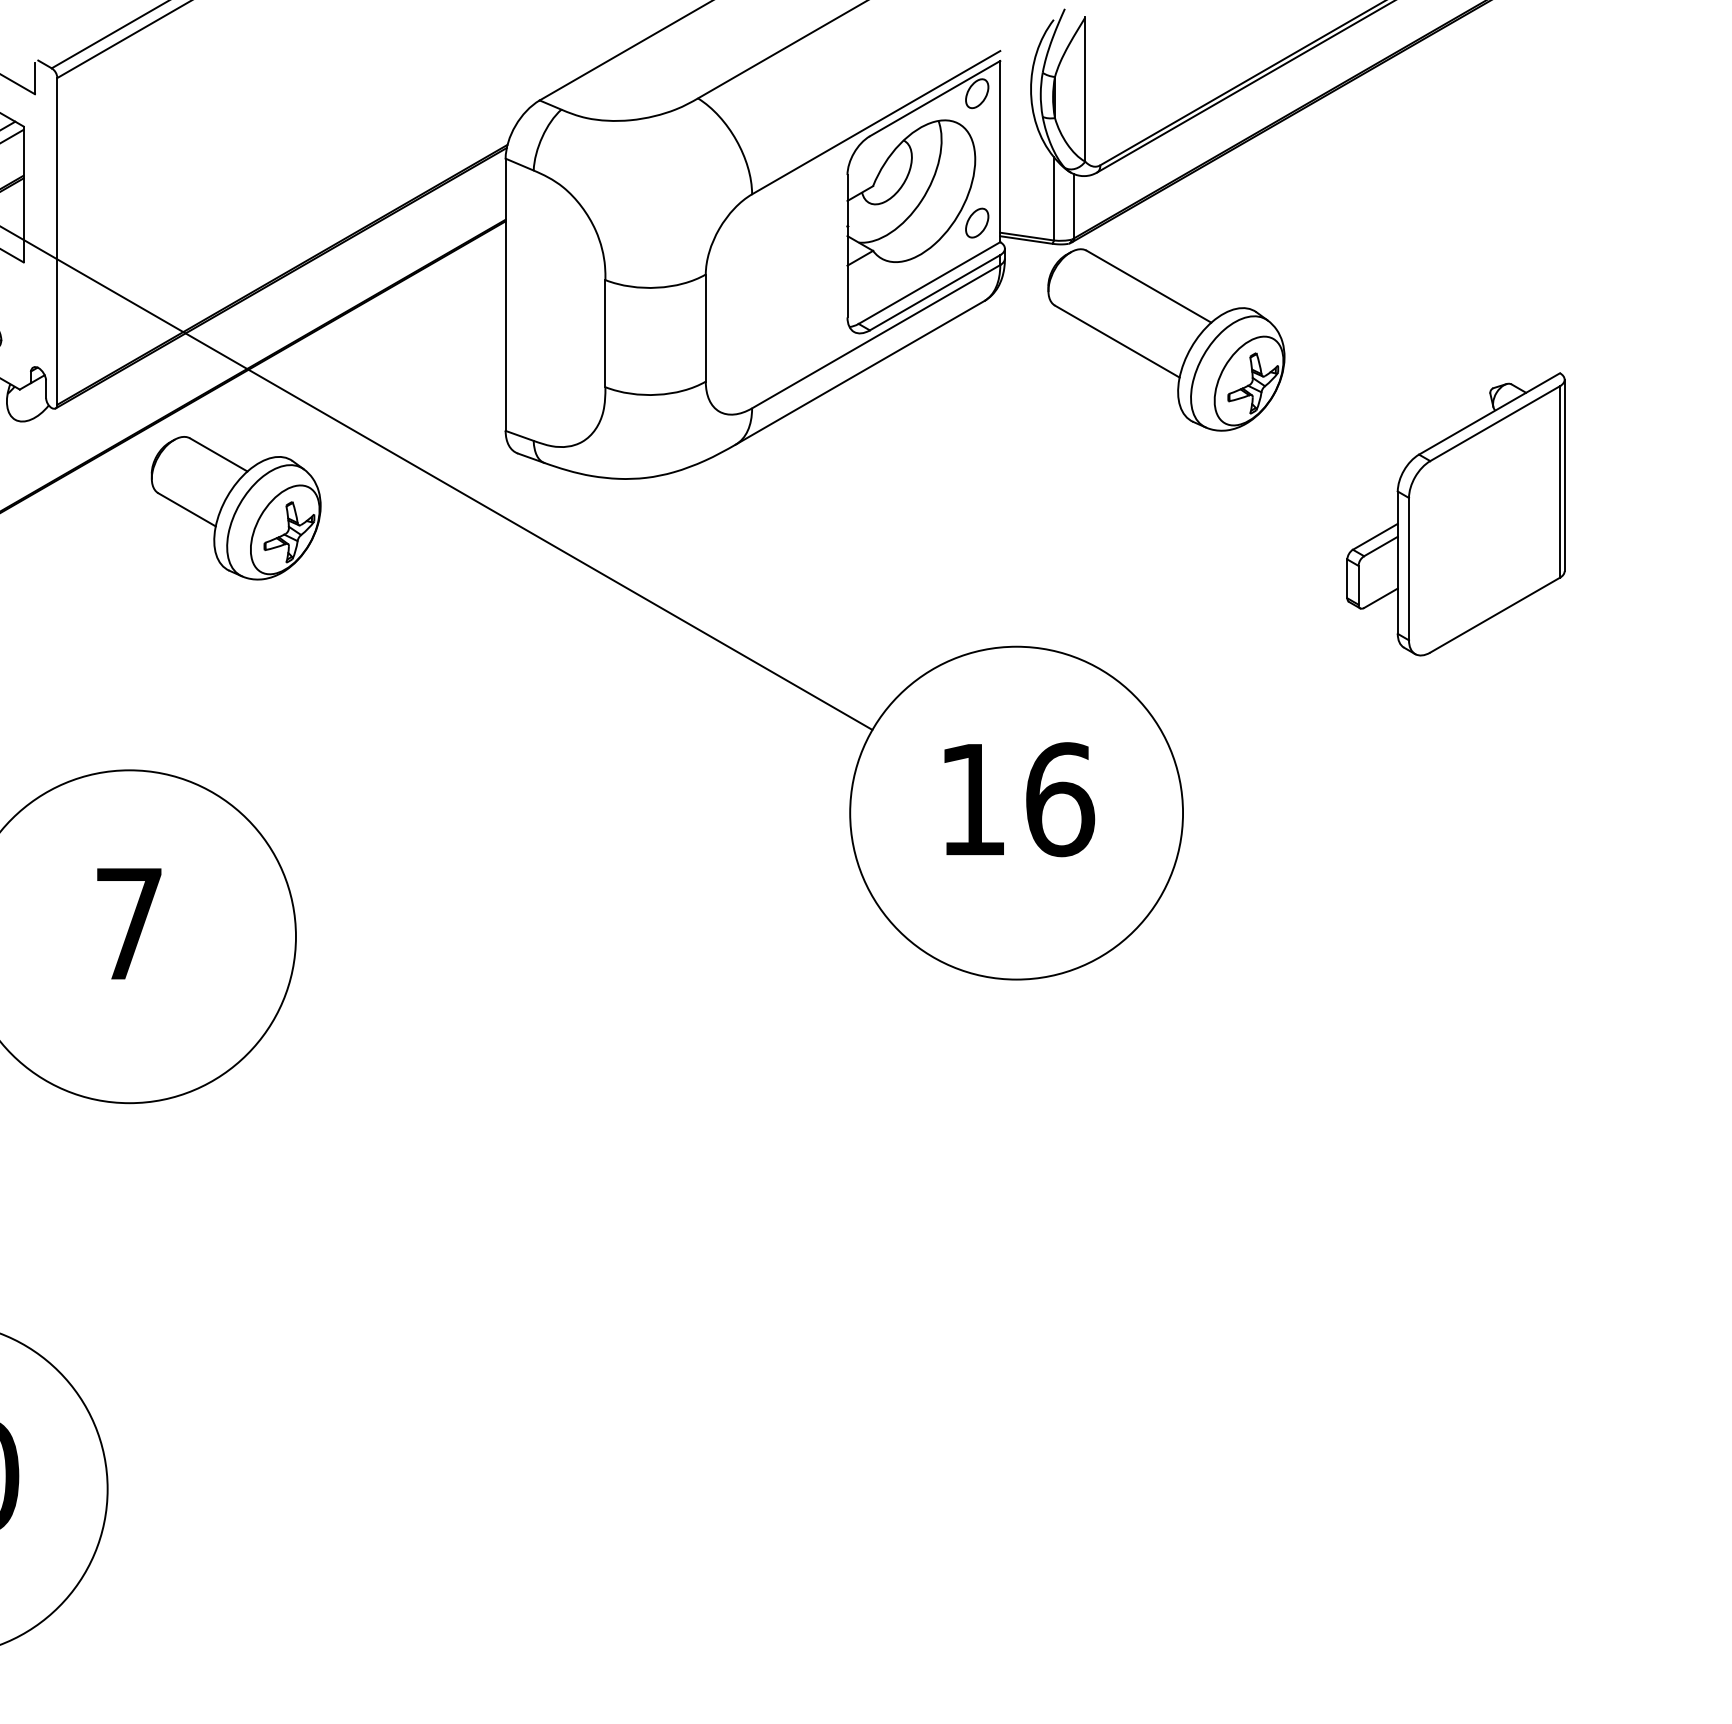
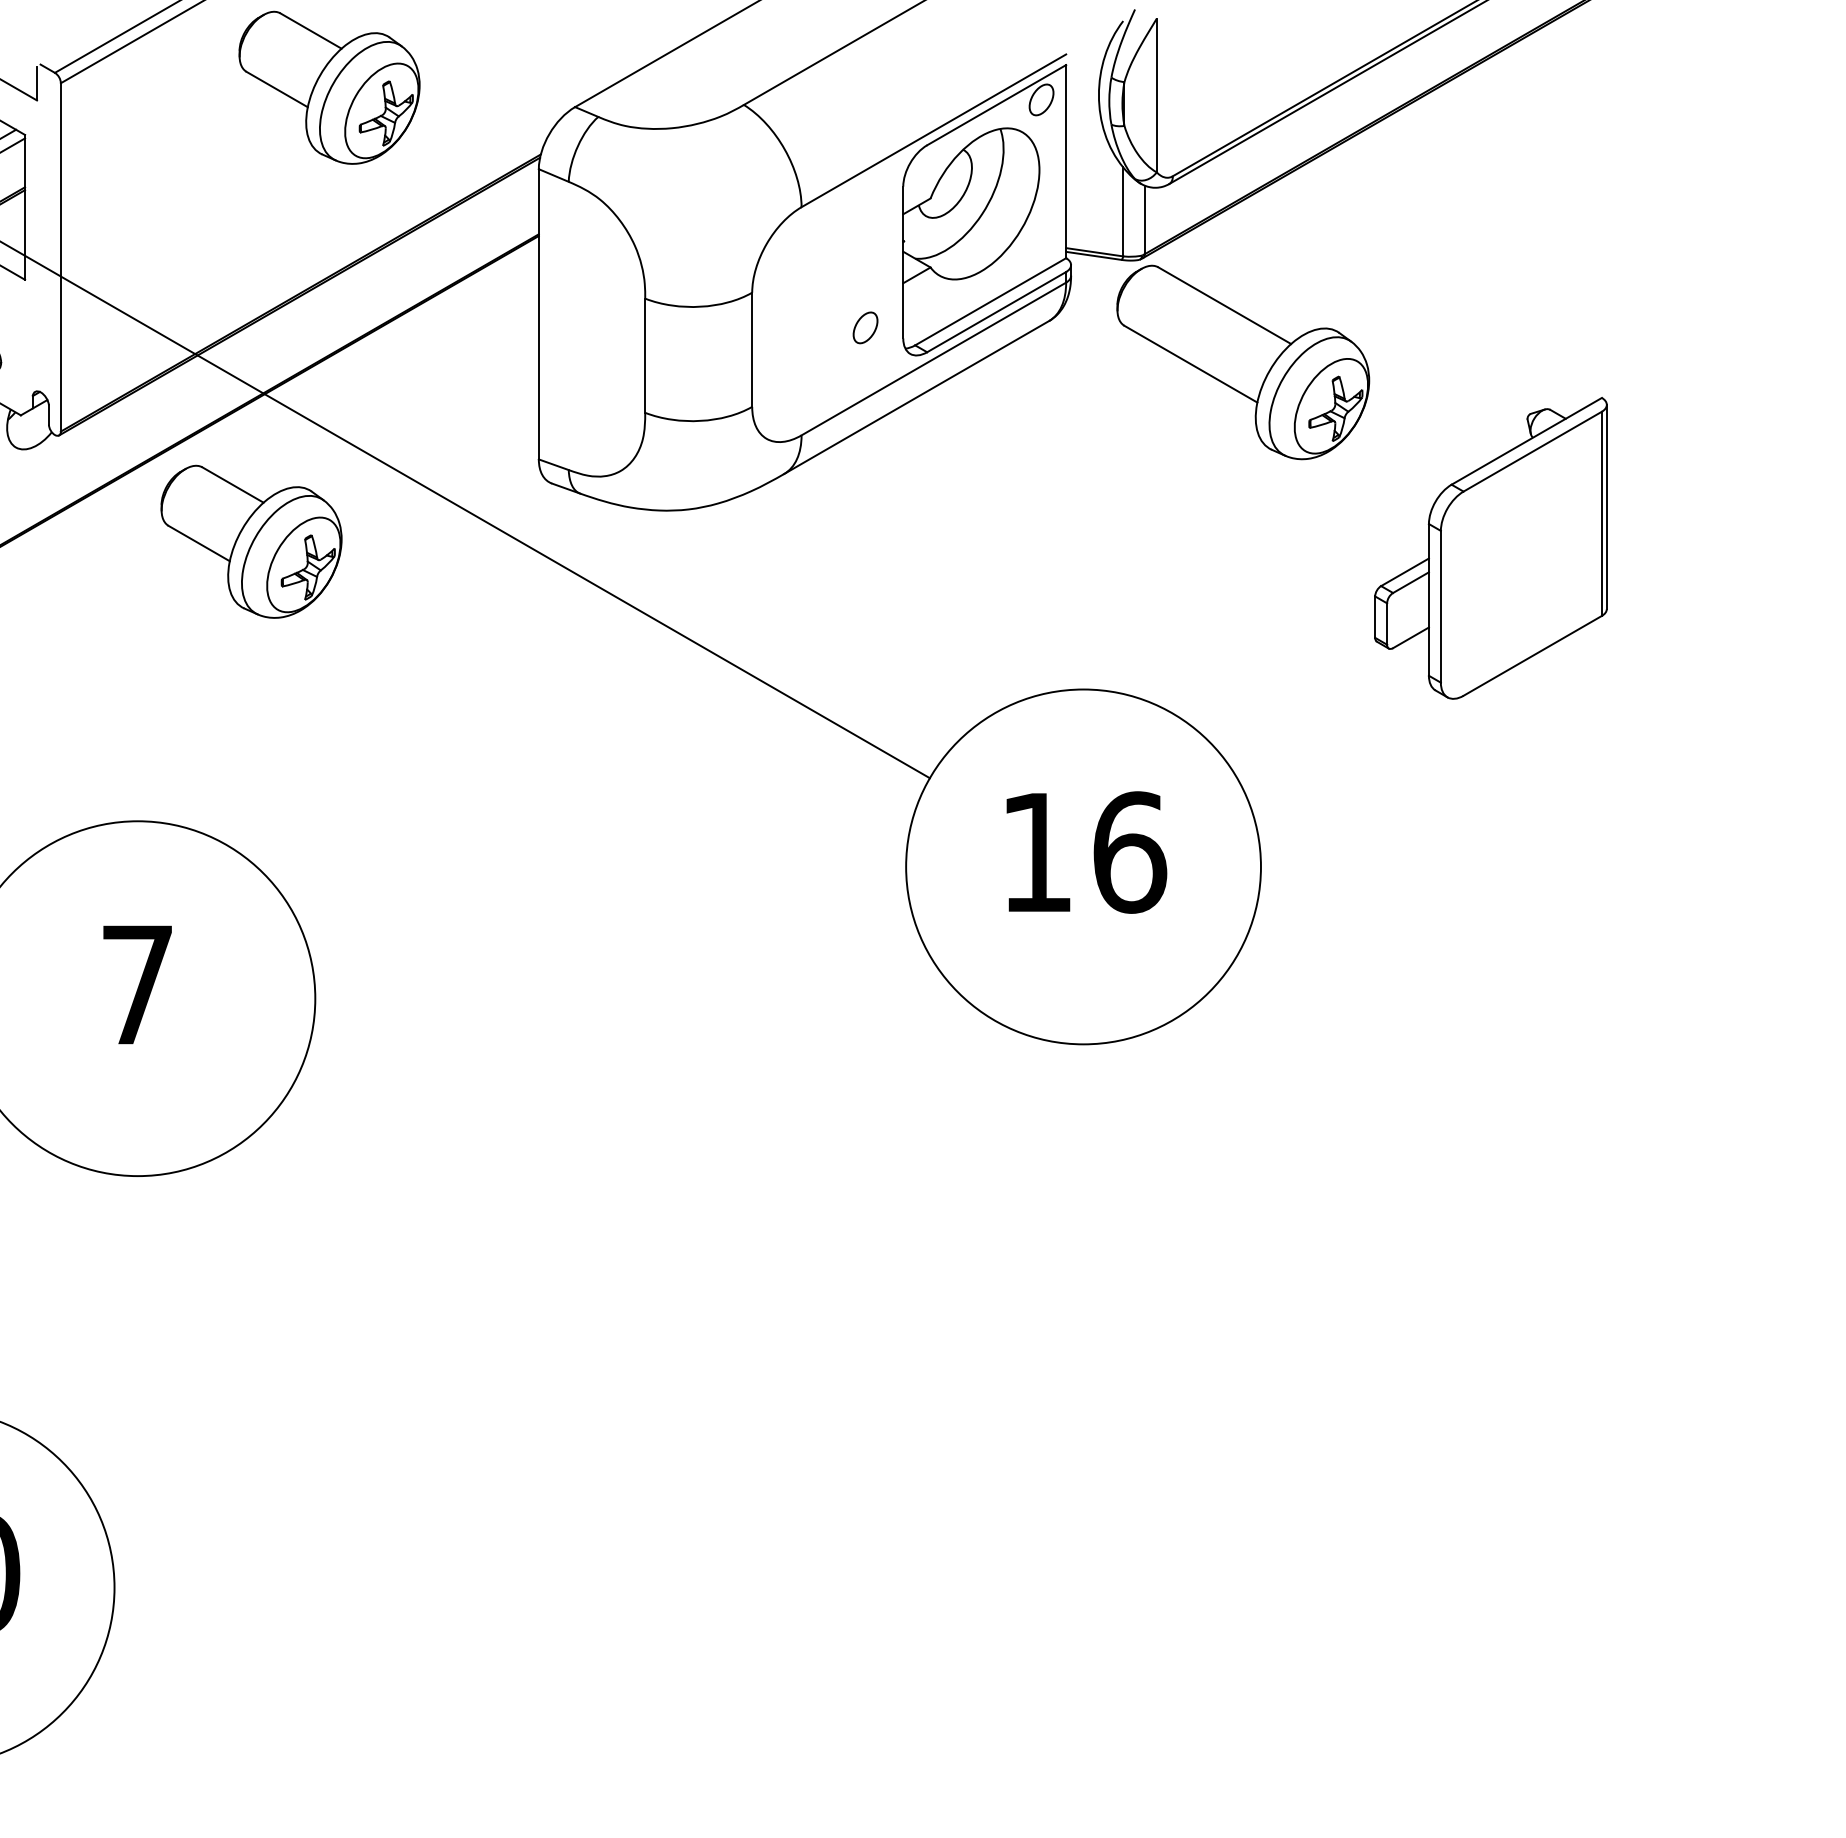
part: (309, 82) -> (329, 87), added
part: (977, 222) -> (865, 327), moved
part: (1455, 514) -> (1490, 548), moved

